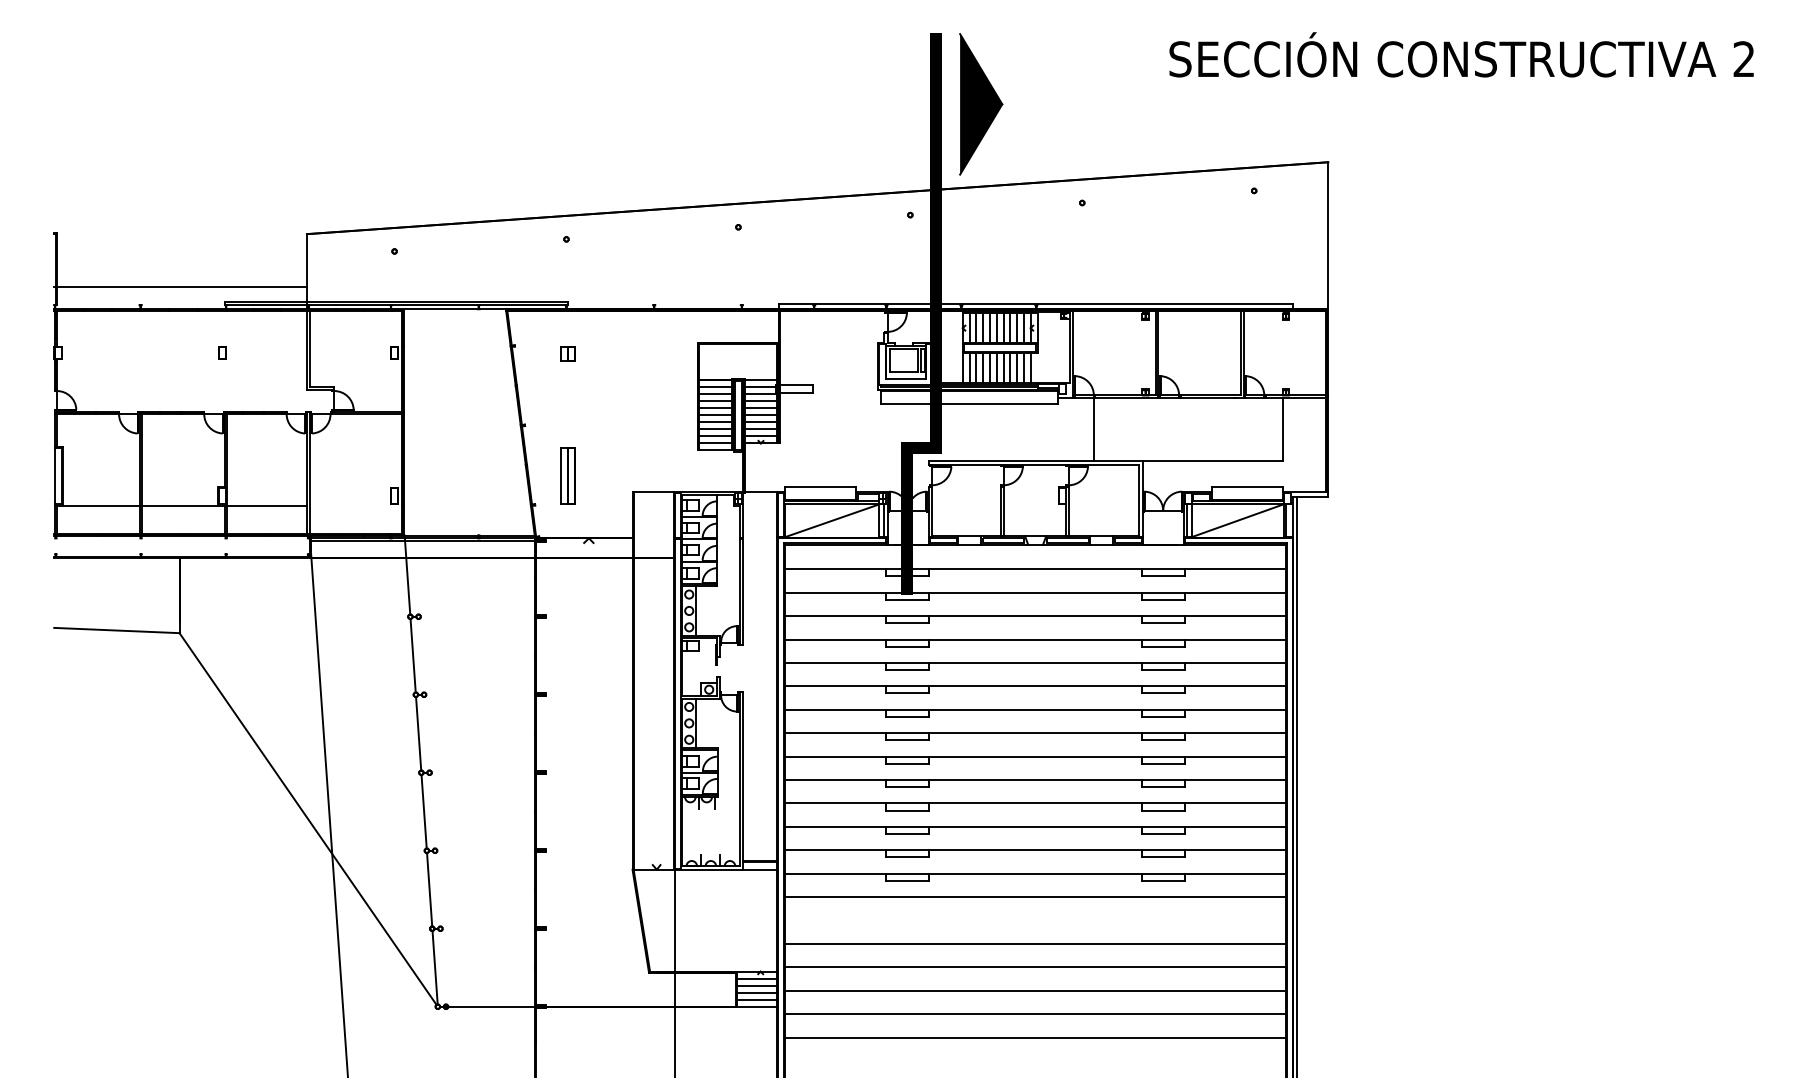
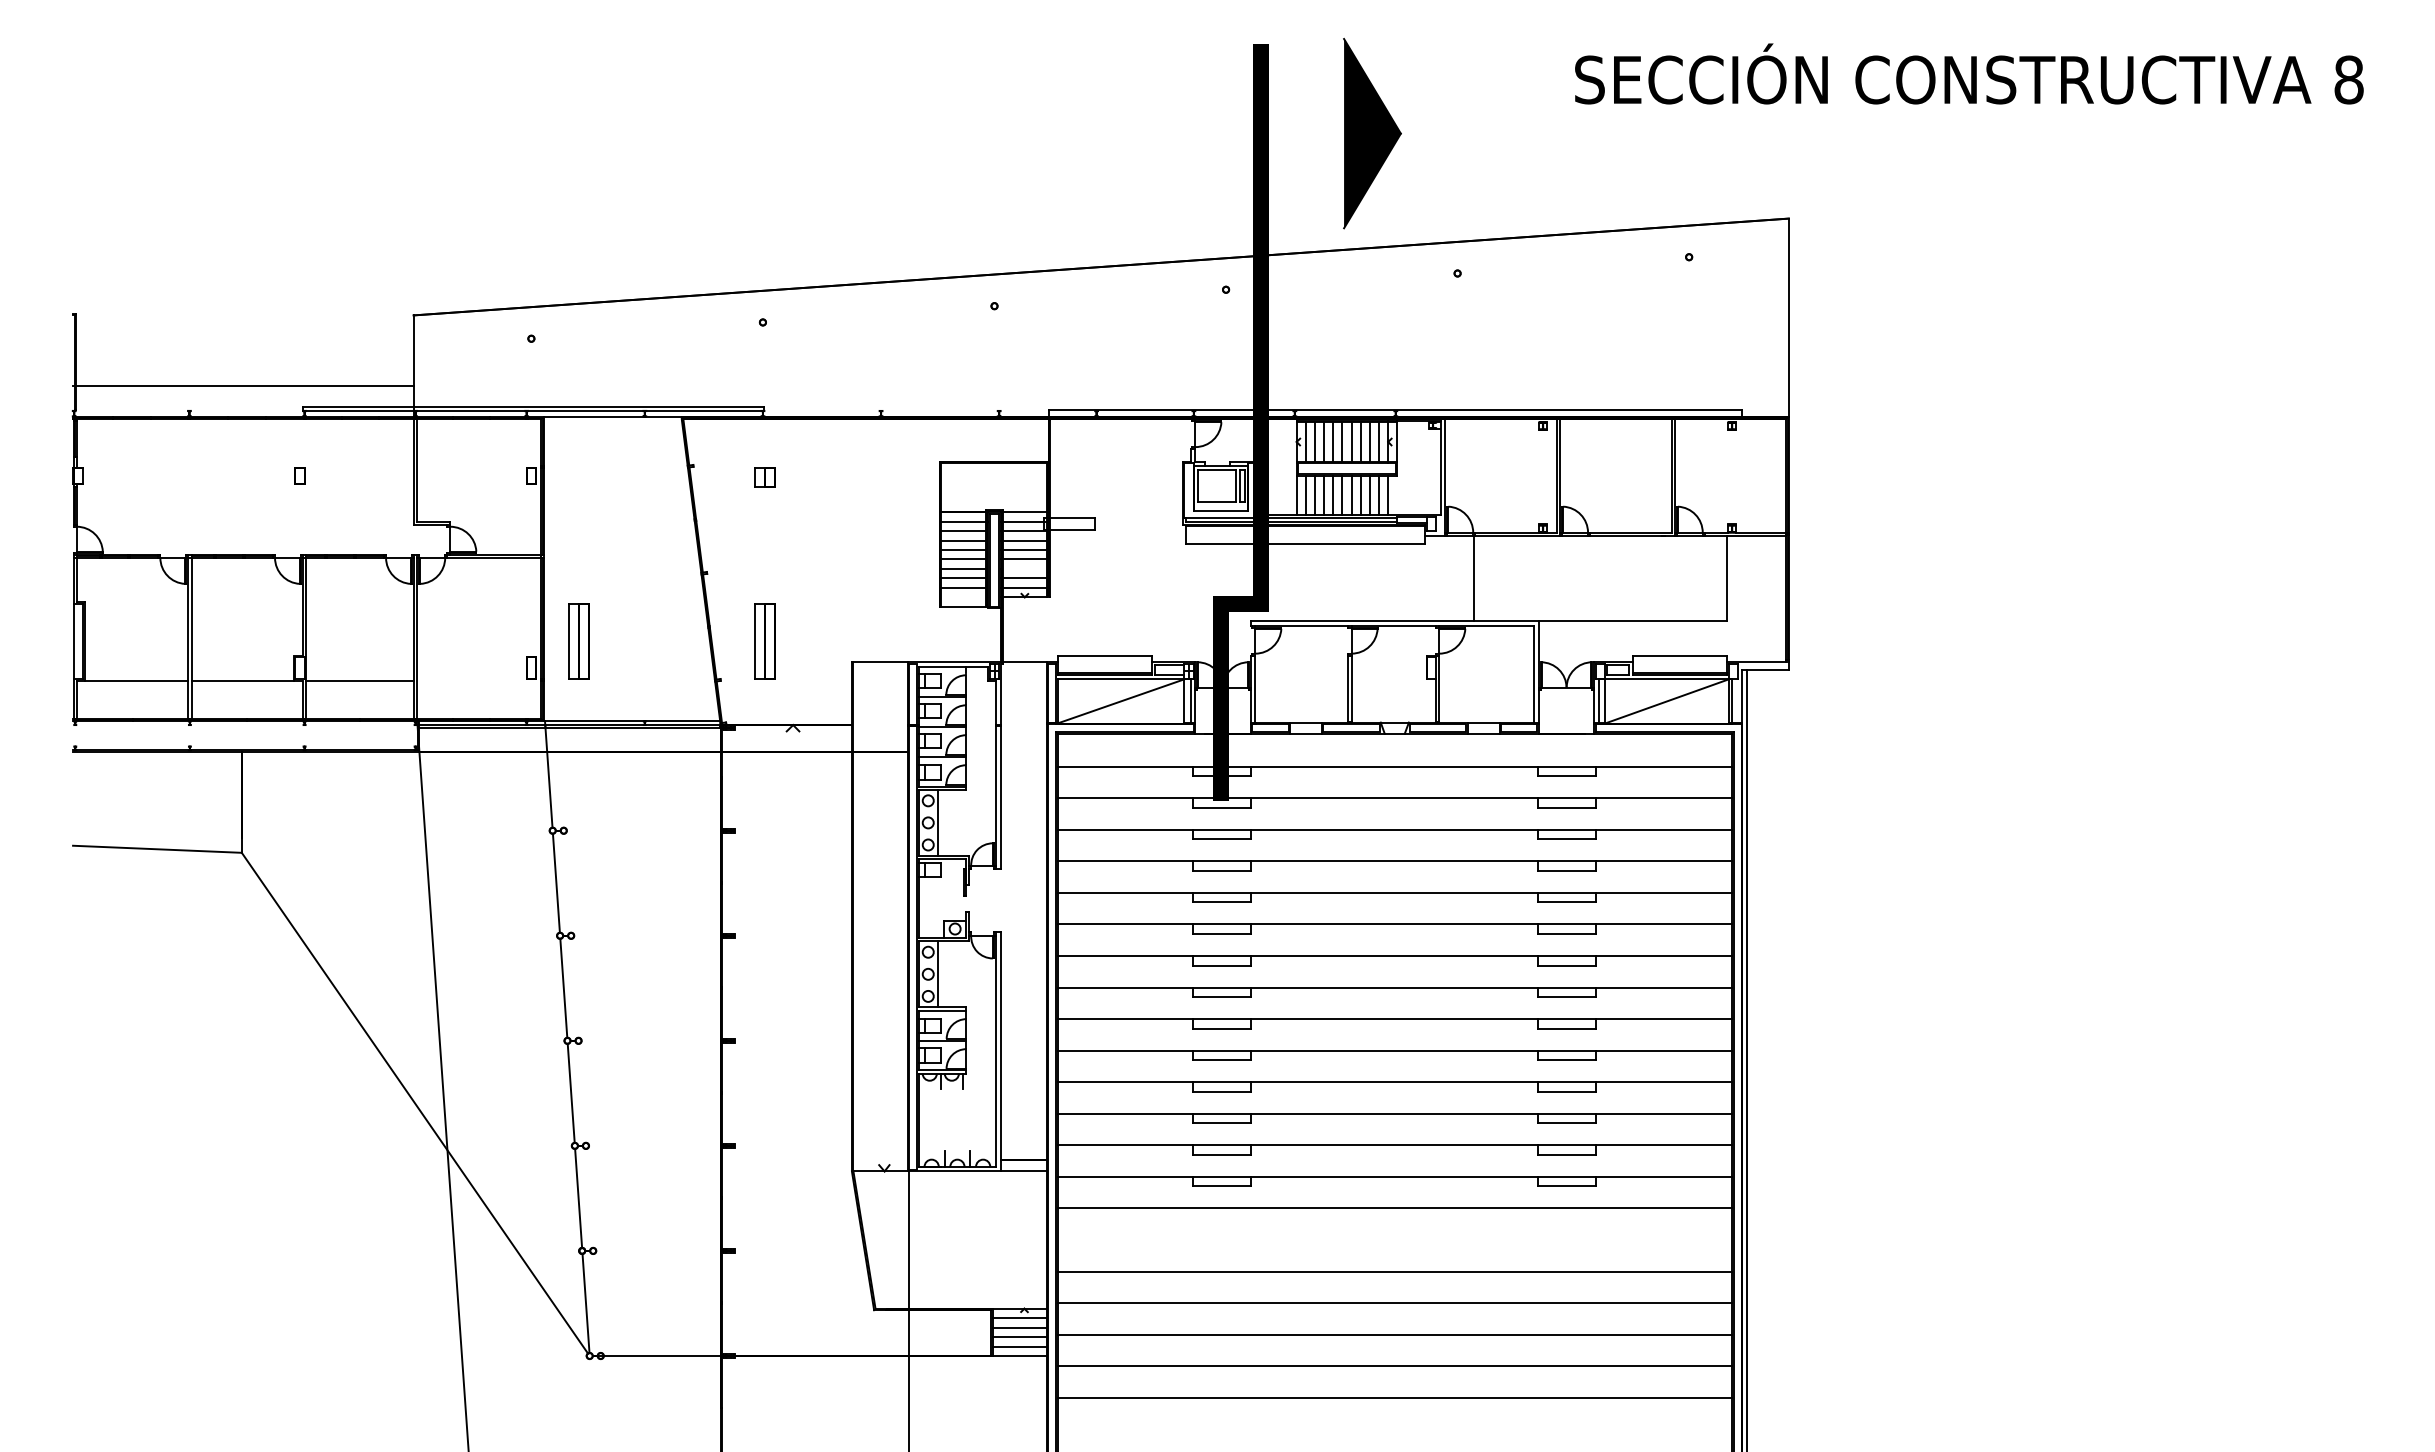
text: (1743, 58) -> (2348, 79), 2 -> 8
part: (981, 104) -> (1372, 133), moved
line: (760, 422) -> (1024, 568), removed
line: (715, 443) -> (963, 597), removed
part: (429, 476) -> (578, 641), added

